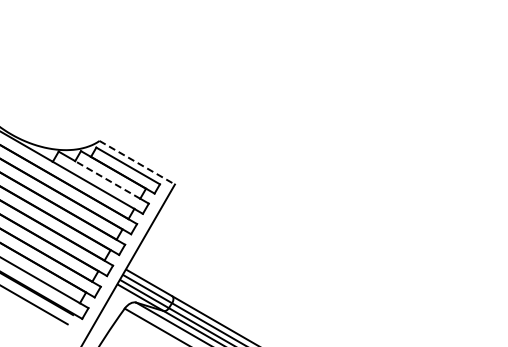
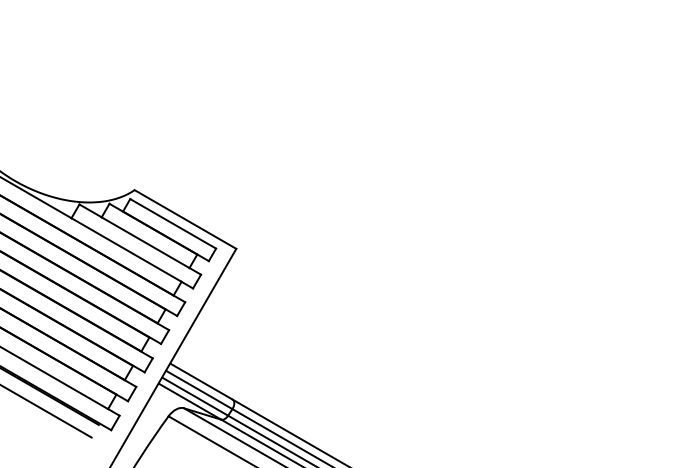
line: (137, 162) -> (185, 219), dashed -> solid
line: (107, 179) -> (145, 242), dashed -> solid

